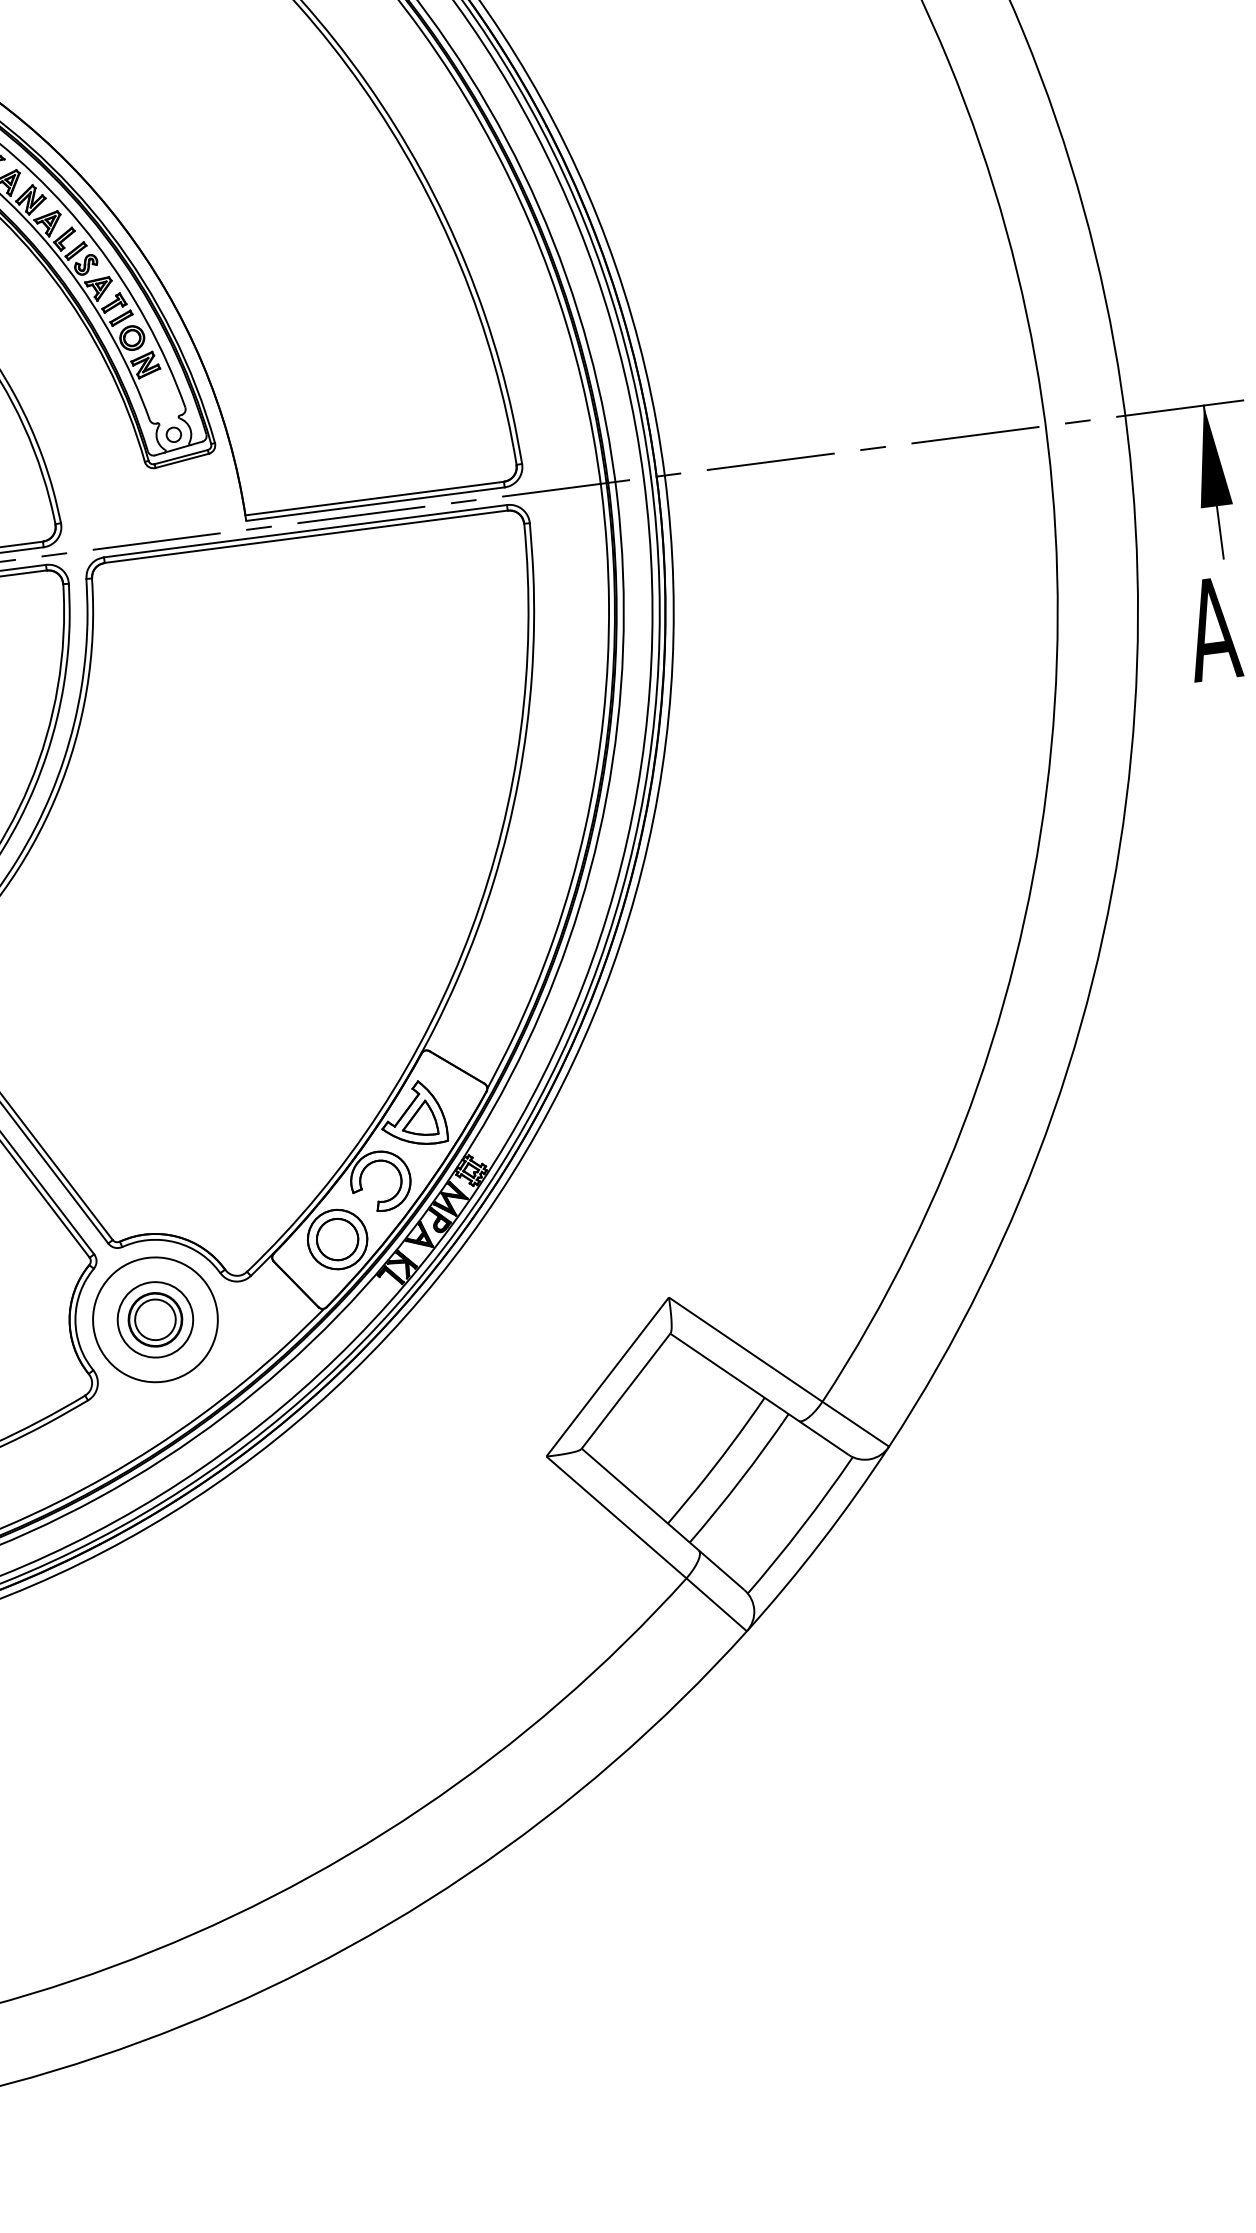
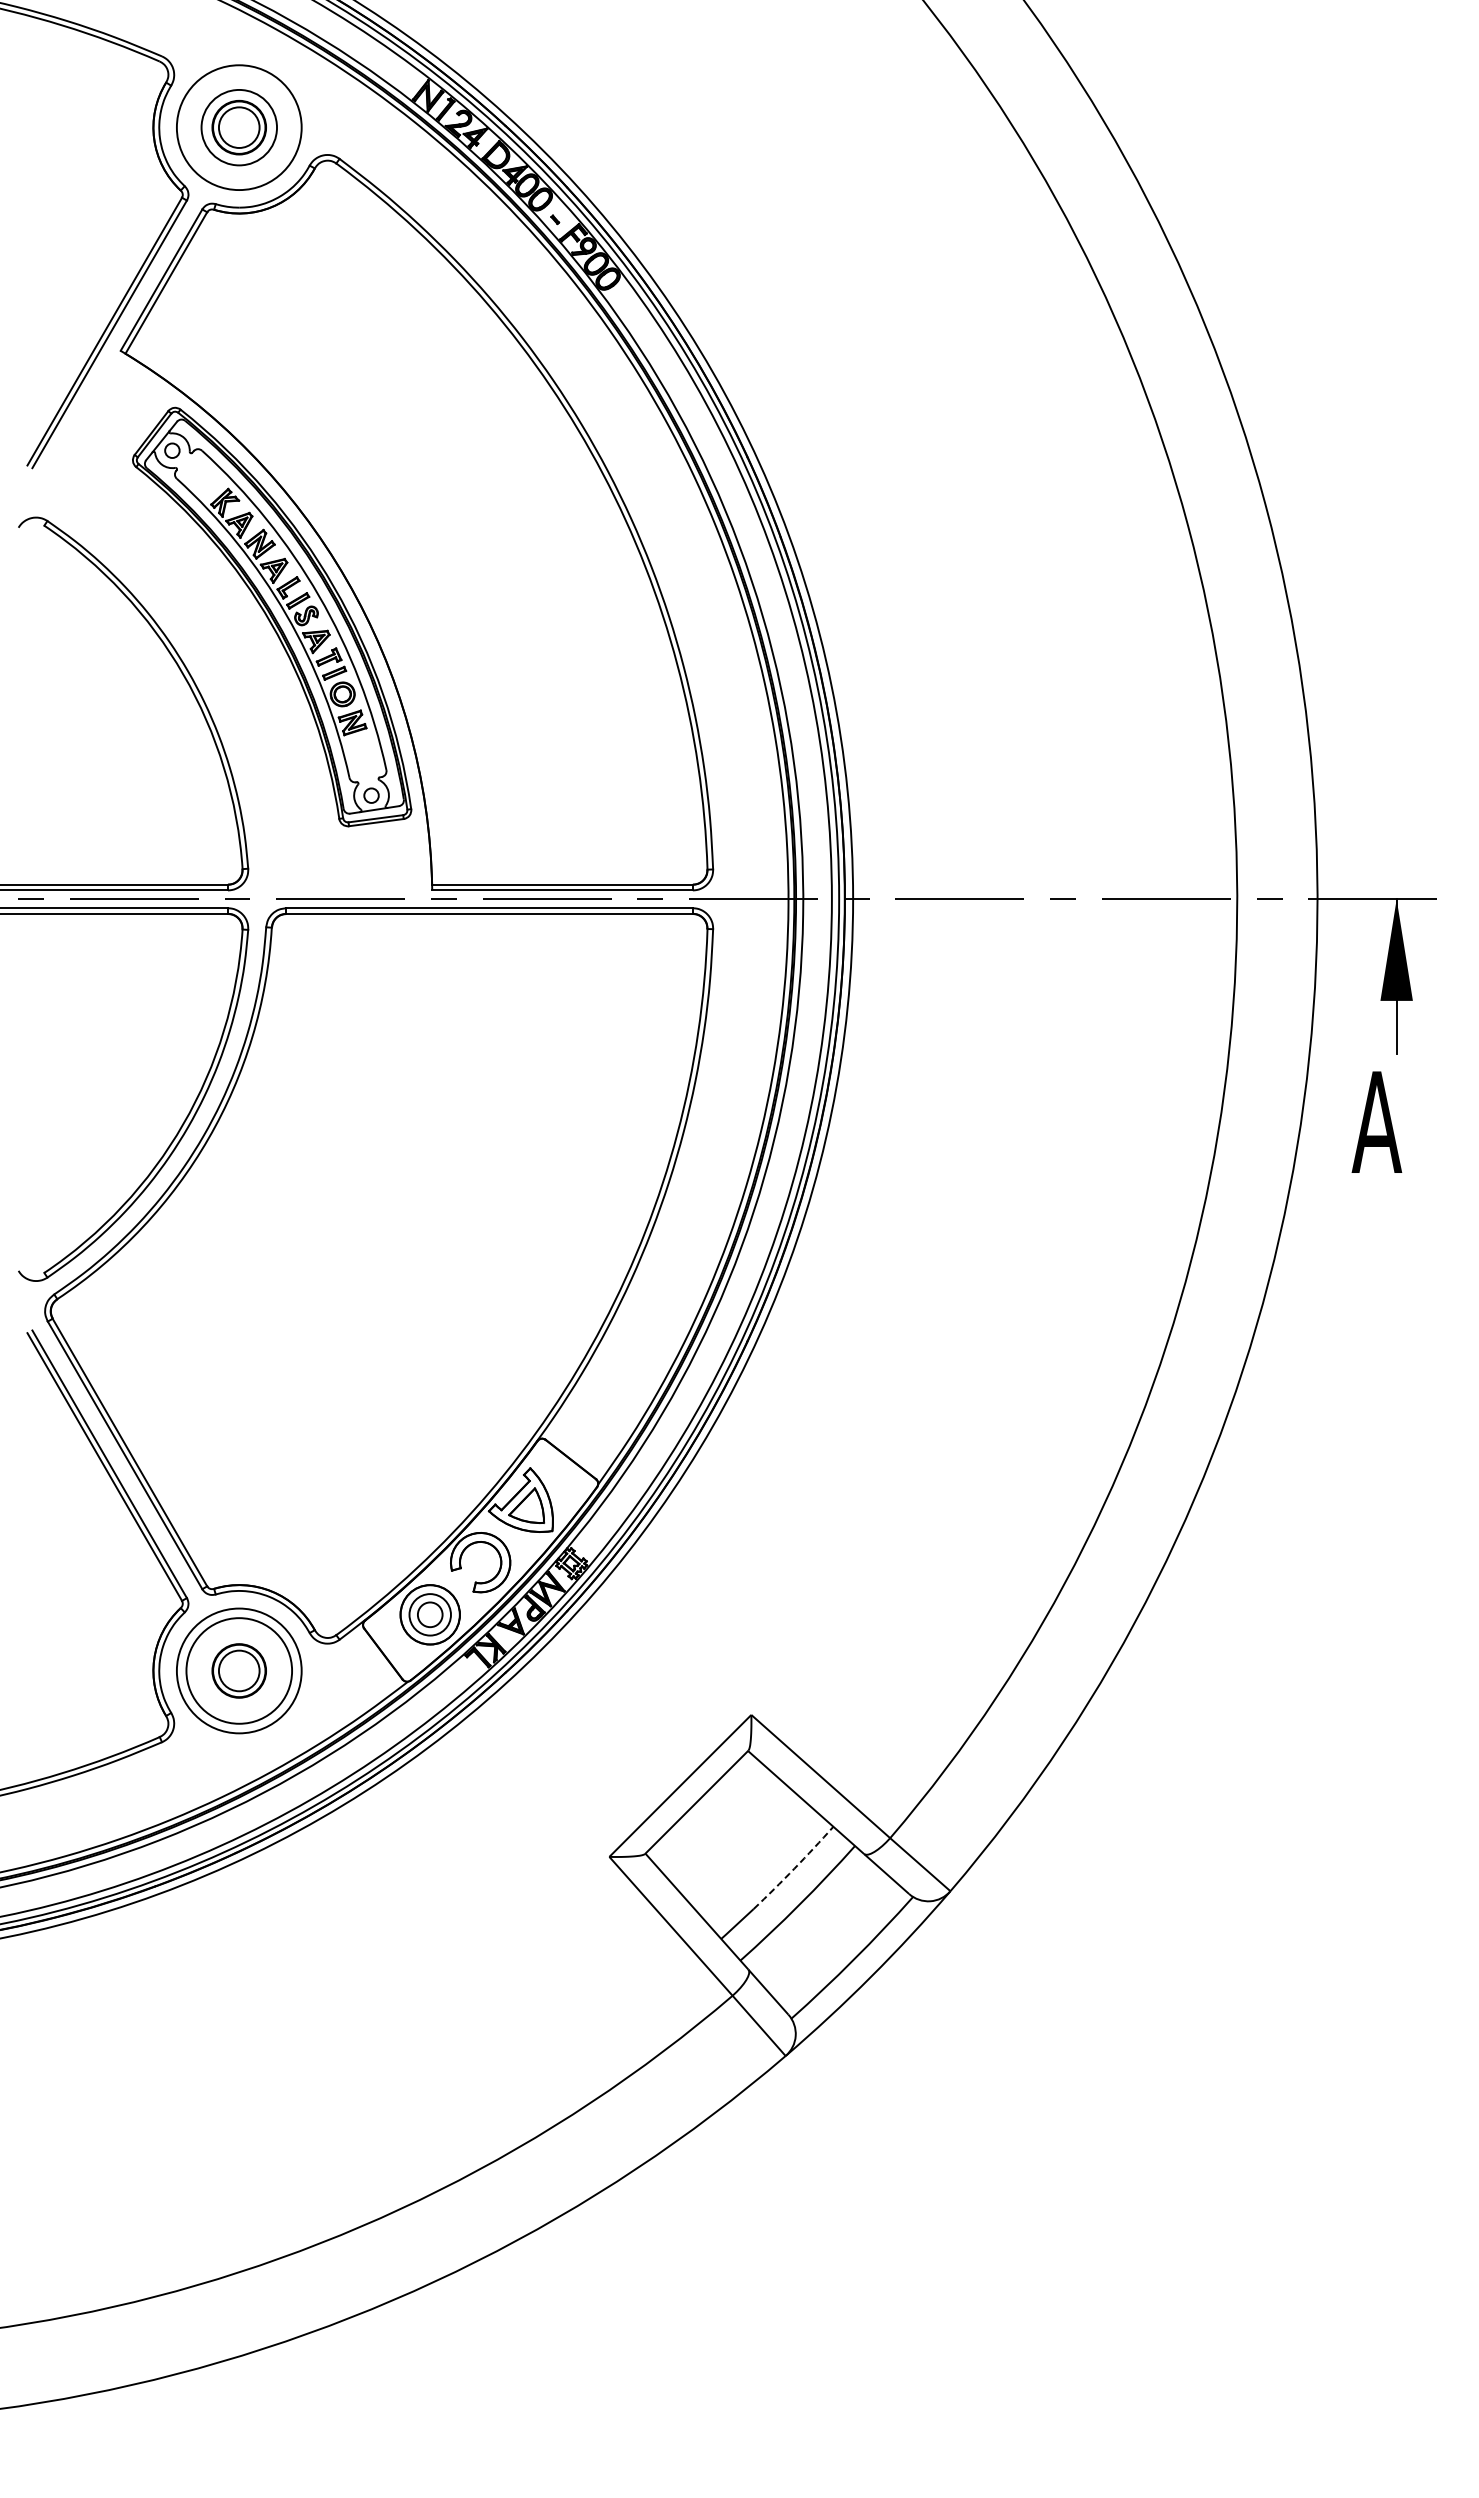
circle: (336, 1239) -> (429, 1614), size x0.6
circle: (155, 1319) -> (239, 1670), size x1.4
arc: (731, 1444) -> (794, 1868), solid -> dashed

